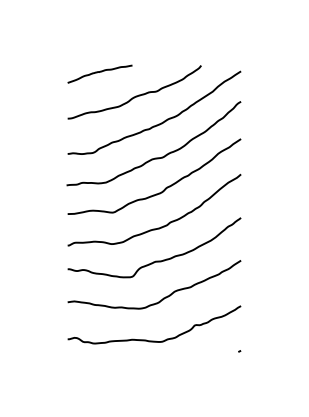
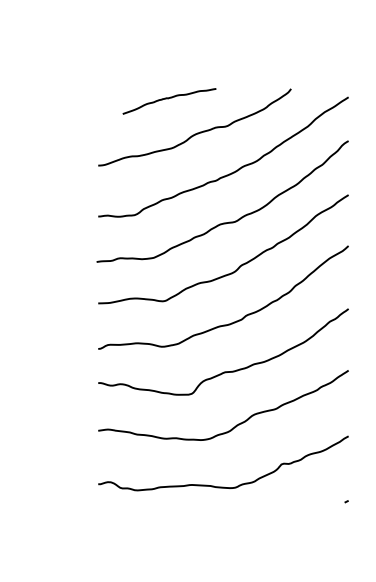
curve: (99, 72) -> (168, 98), moved

